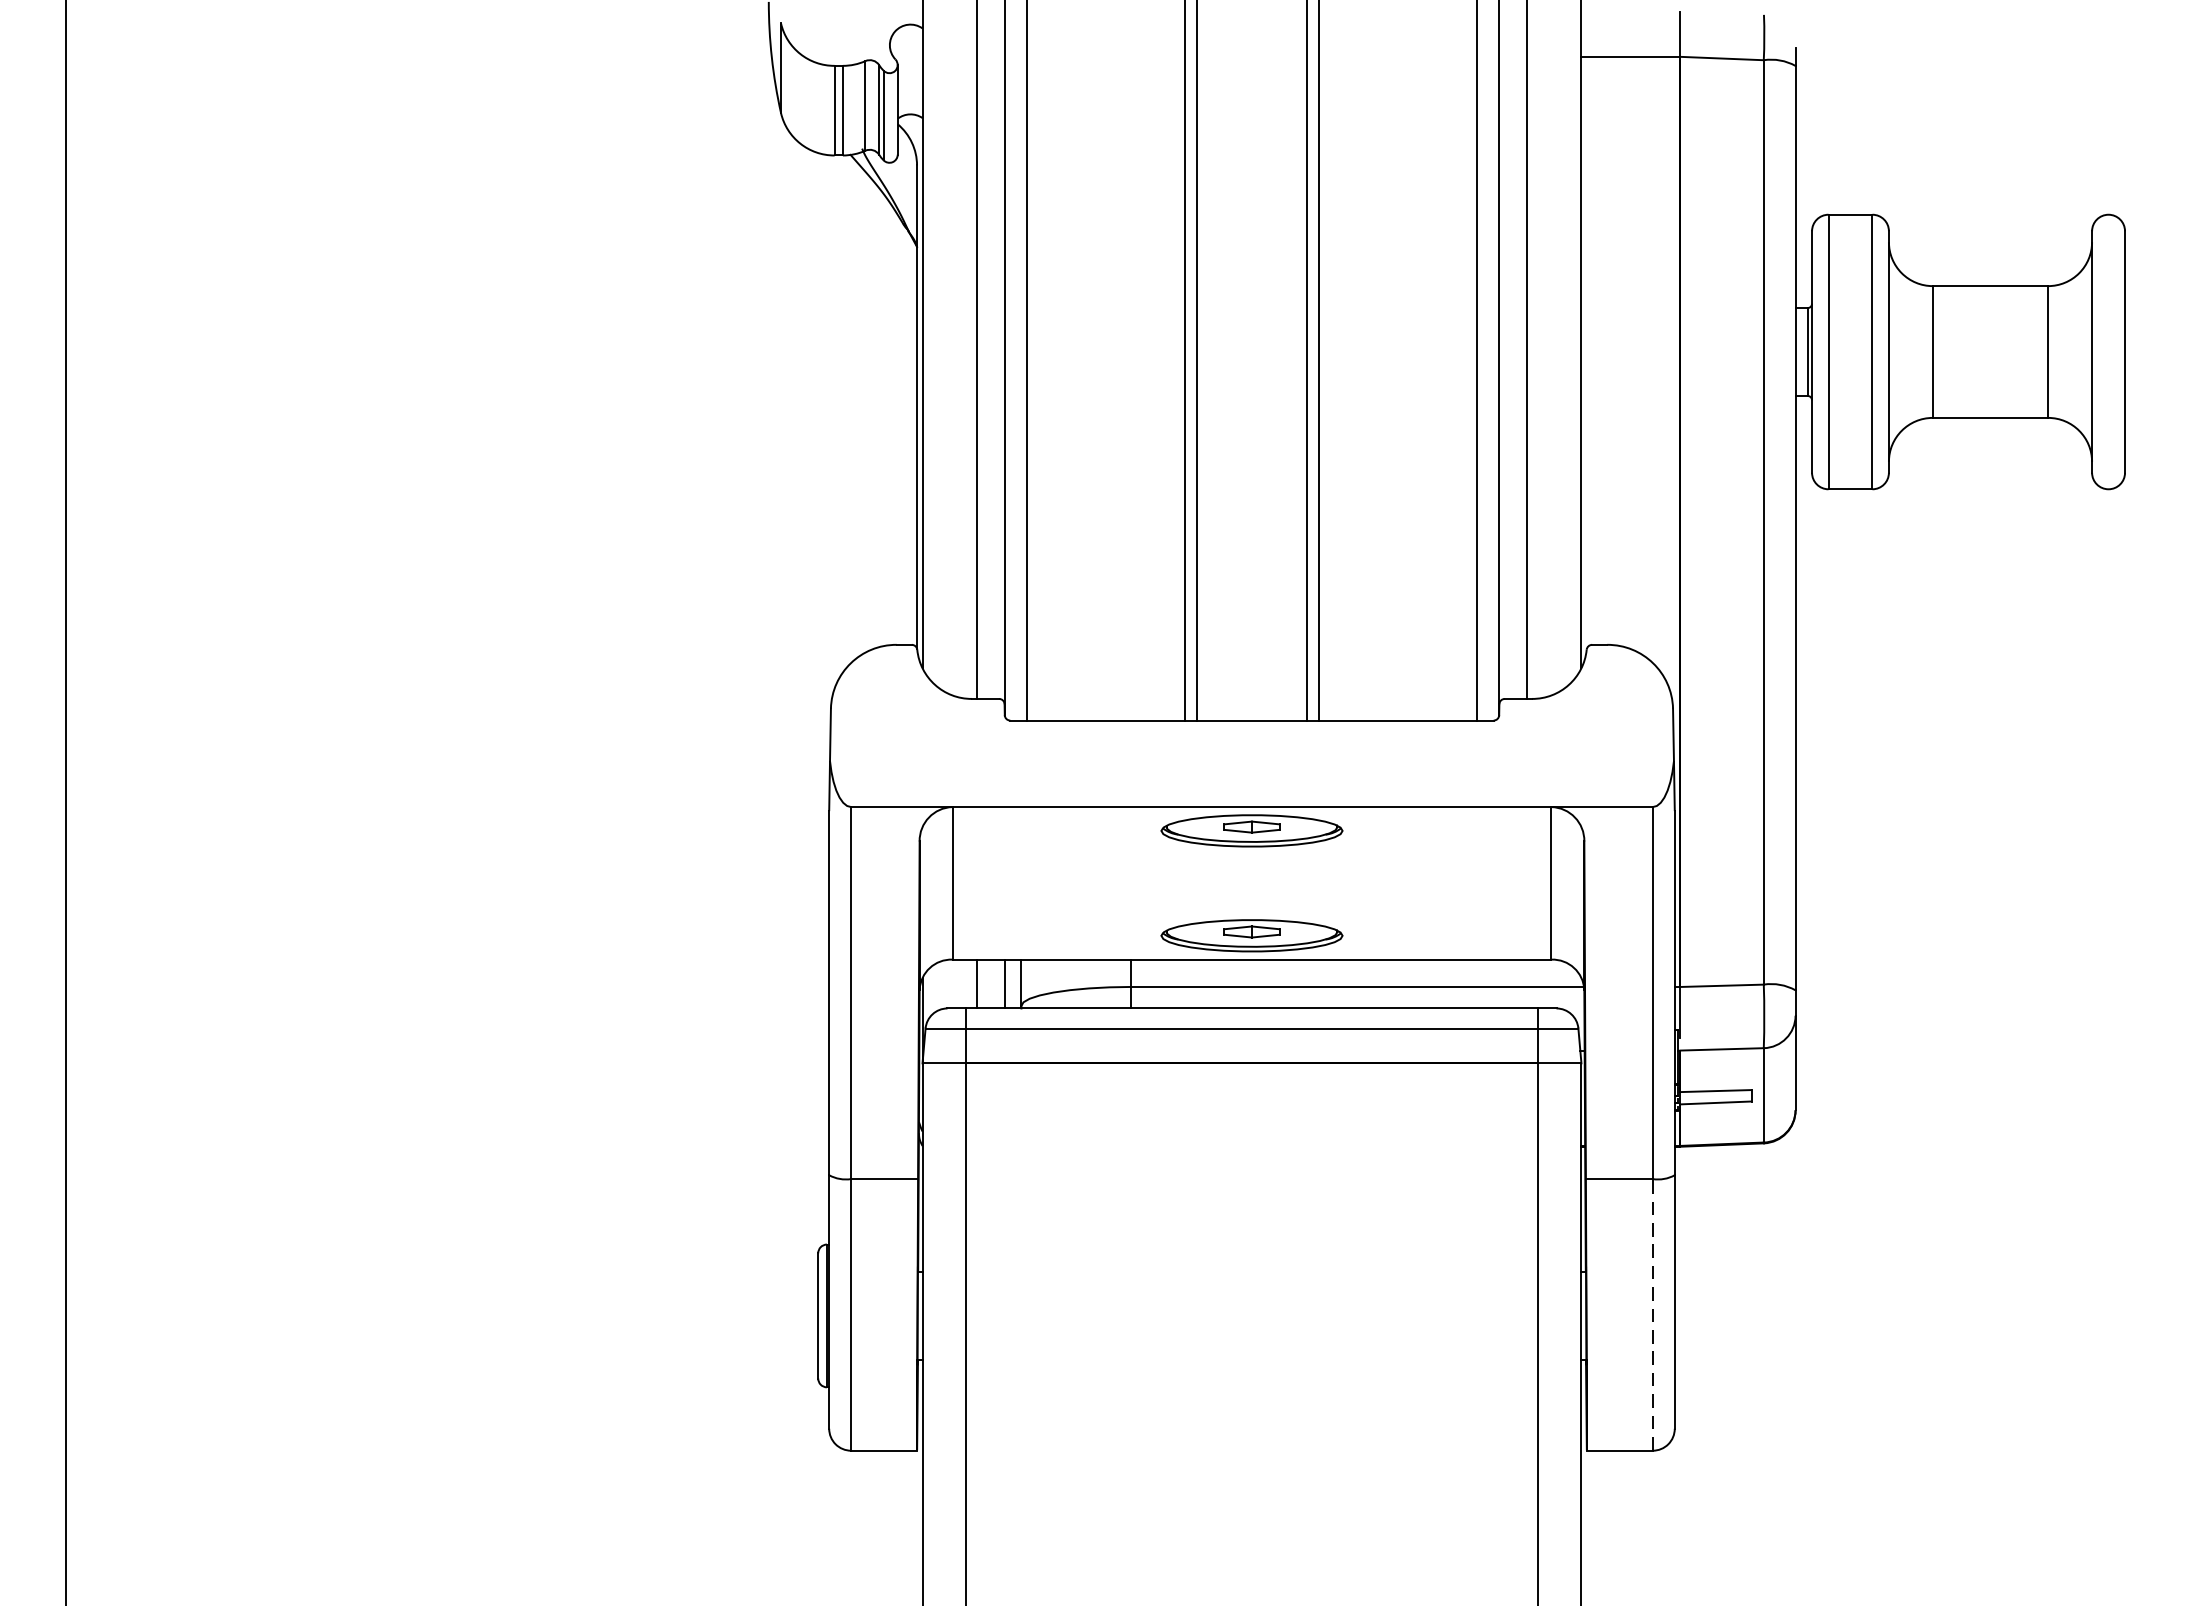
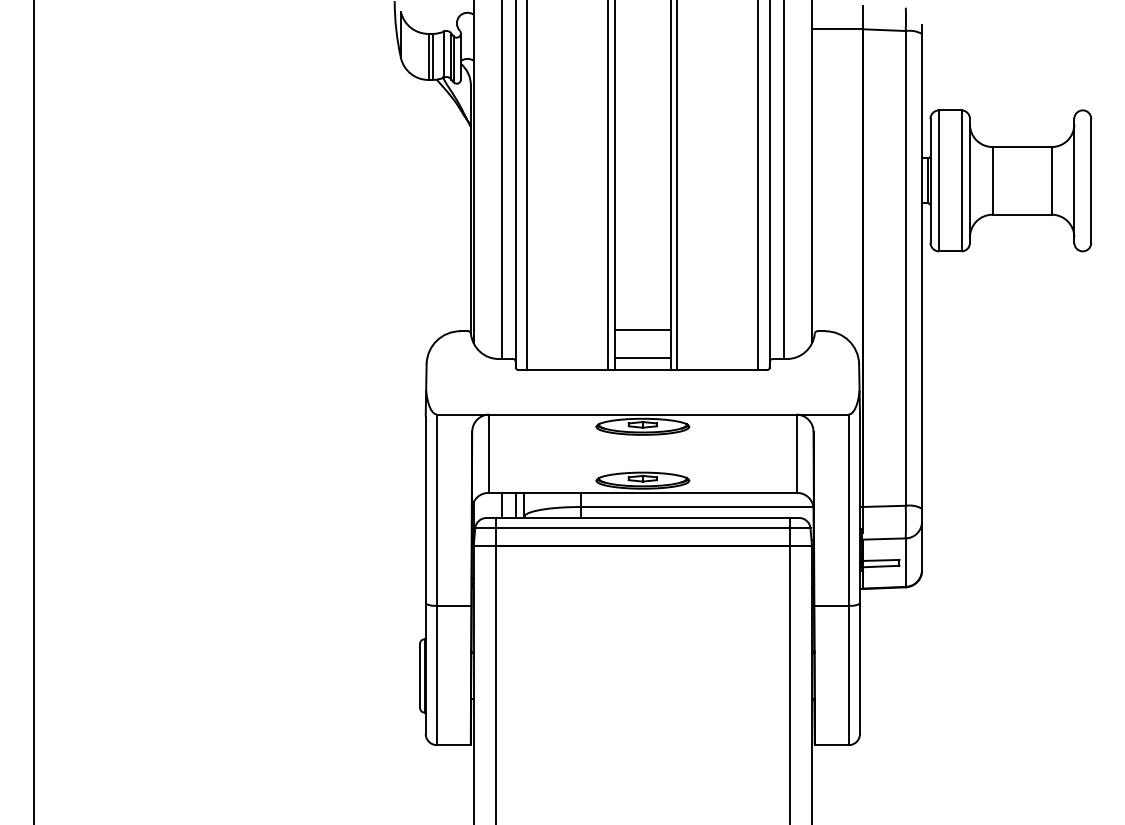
line: (1251, 643) -> (642, 330), added
line: (1251, 695) -> (642, 357), added
line: (1652, 1315) -> (848, 675), dashed -> solid

